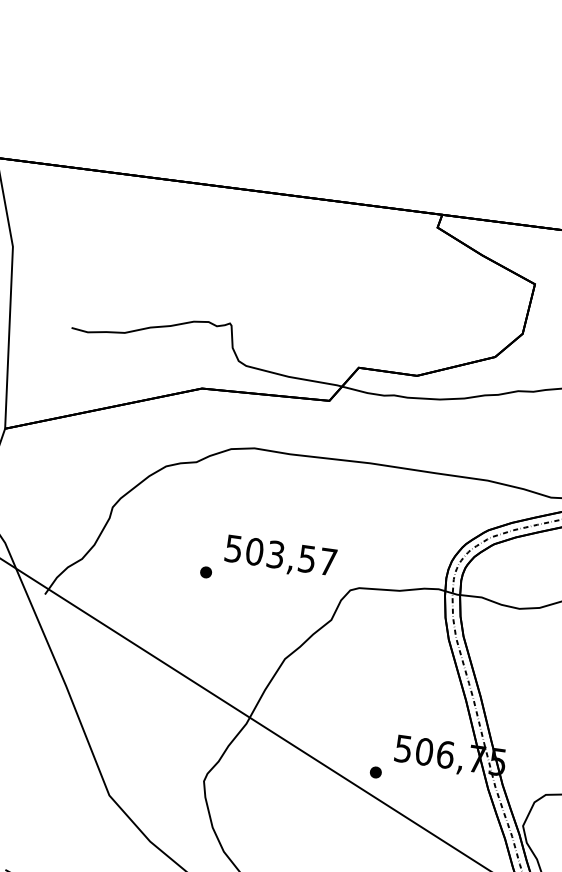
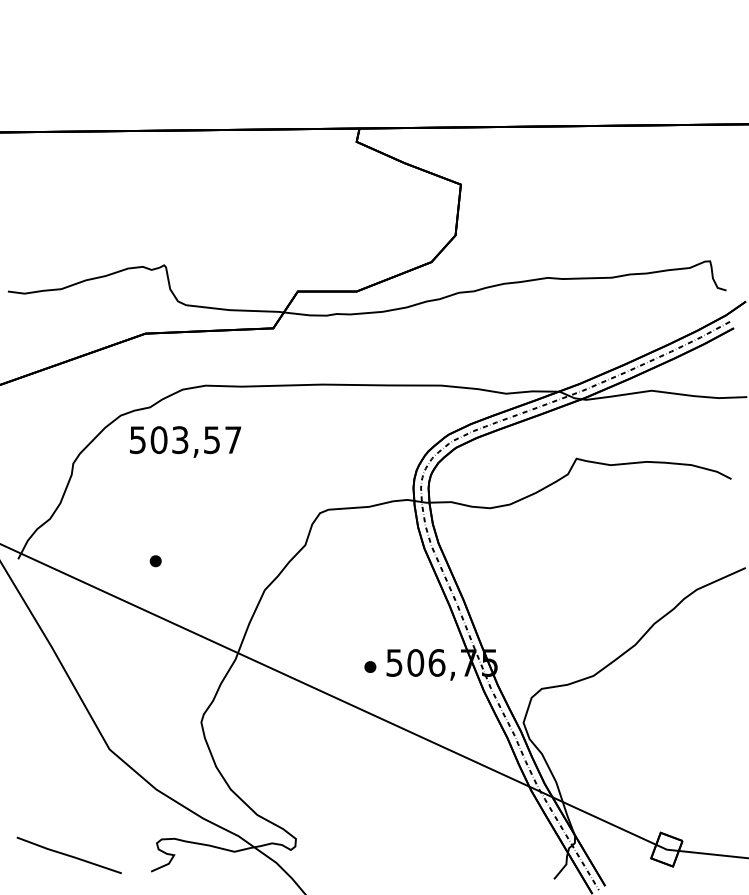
text: (280, 556) -> (185, 441), moved
part: (205, 572) -> (155, 561), moved
part: (376, 771) -> (370, 666), moved

